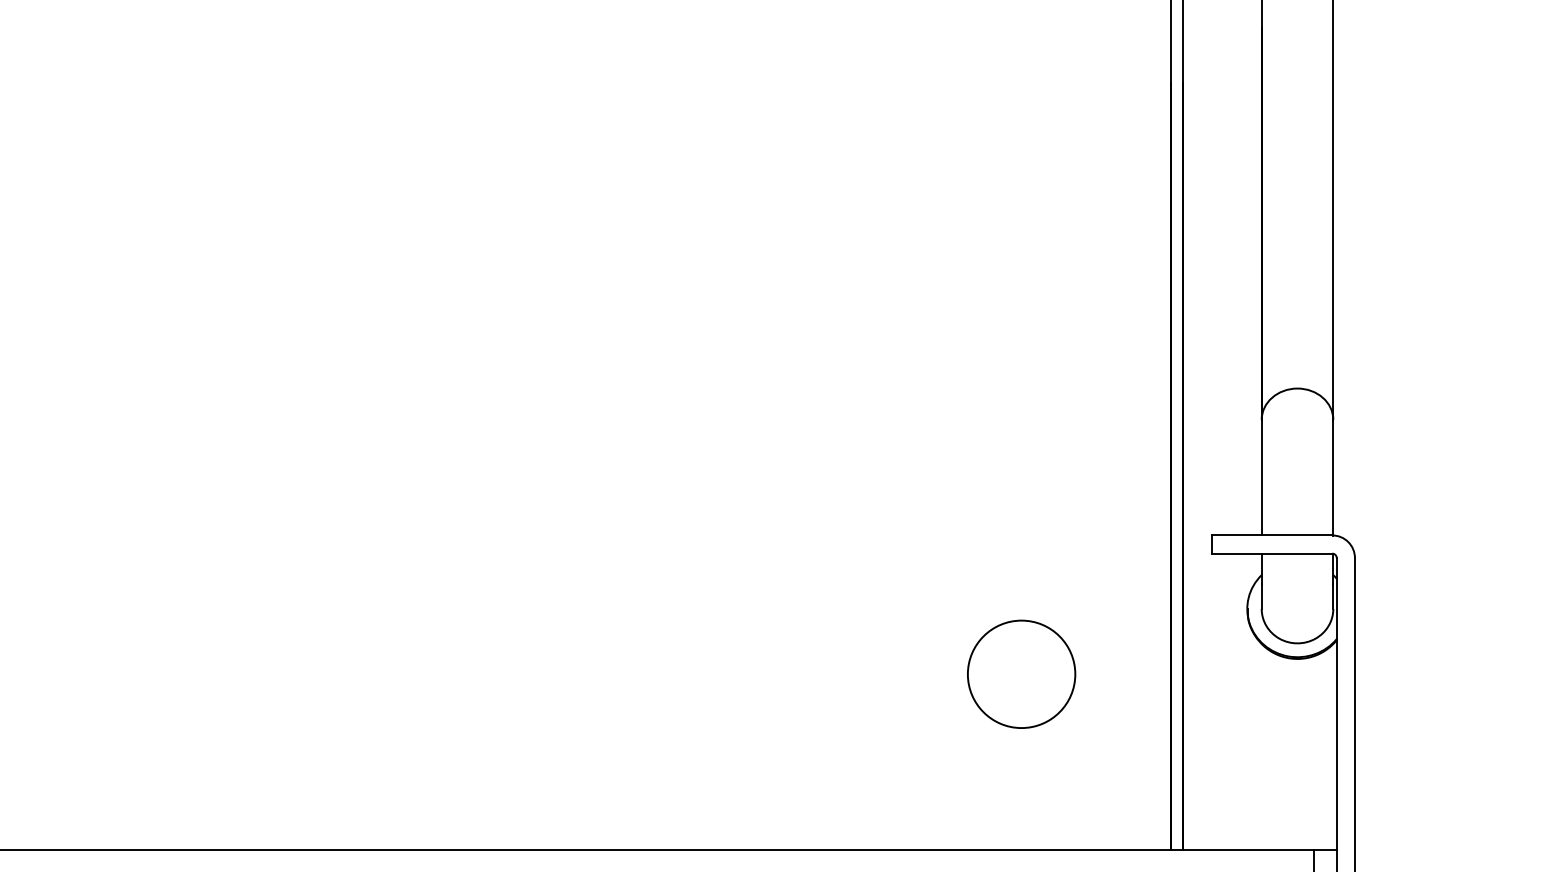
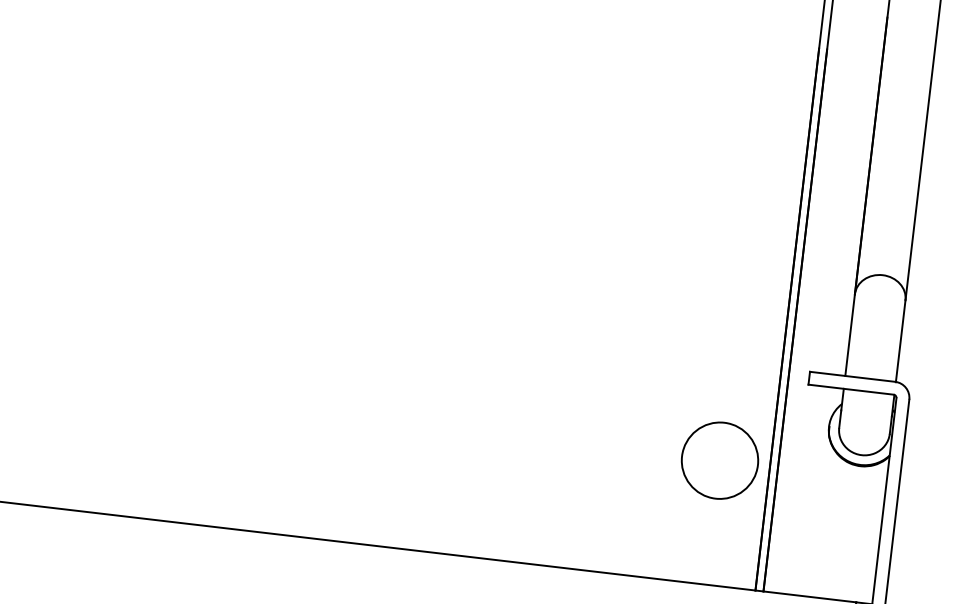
circle: (1021, 673) -> (720, 460), moved

